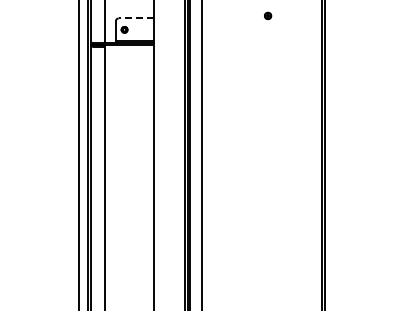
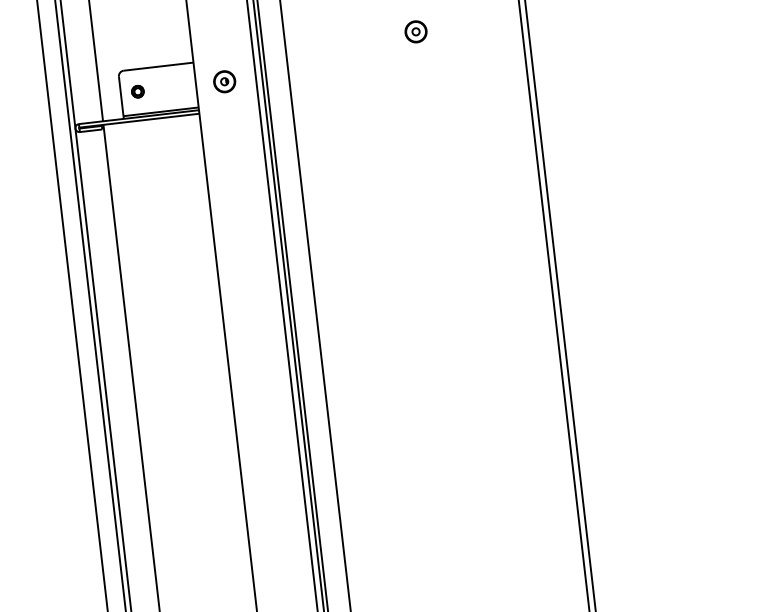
part: (267, 15) -> (414, 31), size x1.67
line: (136, 18) -> (158, 66), dashed -> solid
part: (168, 29) -> (223, 81), added

